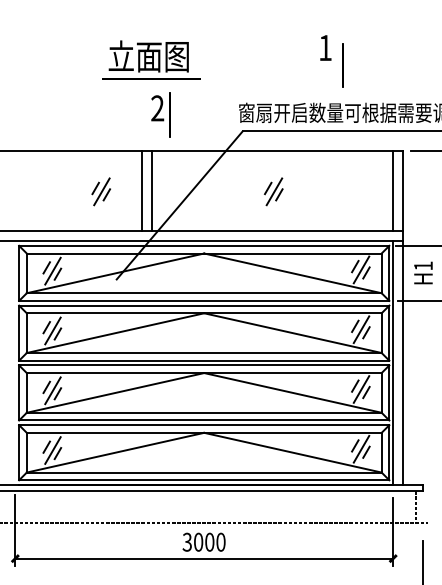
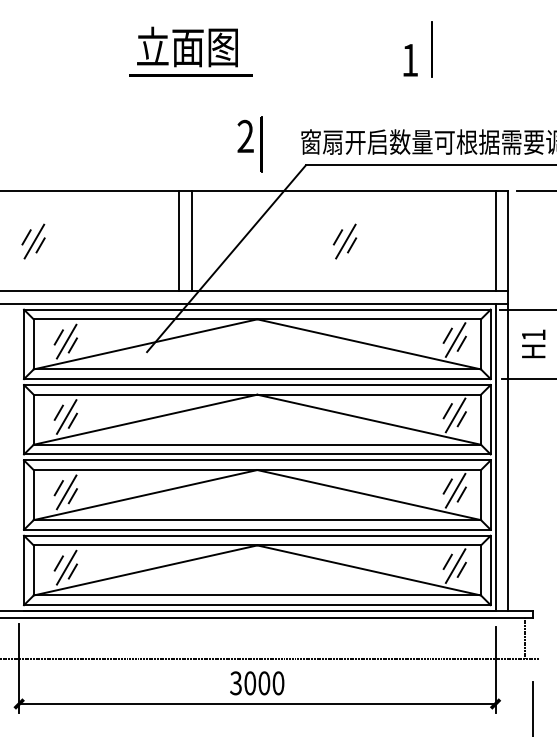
text: (151, 60) -> (190, 51), moved
line: (342, 65) -> (431, 49), moved
part: (160, 114) -> (249, 144), moved
part: (101, 191) -> (33, 241), moved

